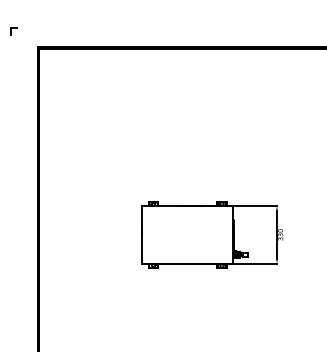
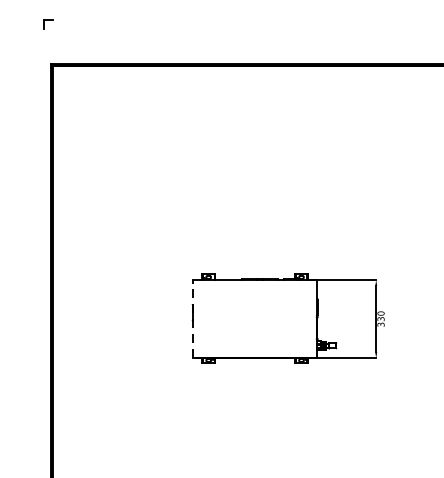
part: (13, 31) -> (48, 25), moved
line: (141, 234) -> (192, 318), solid -> dashed

